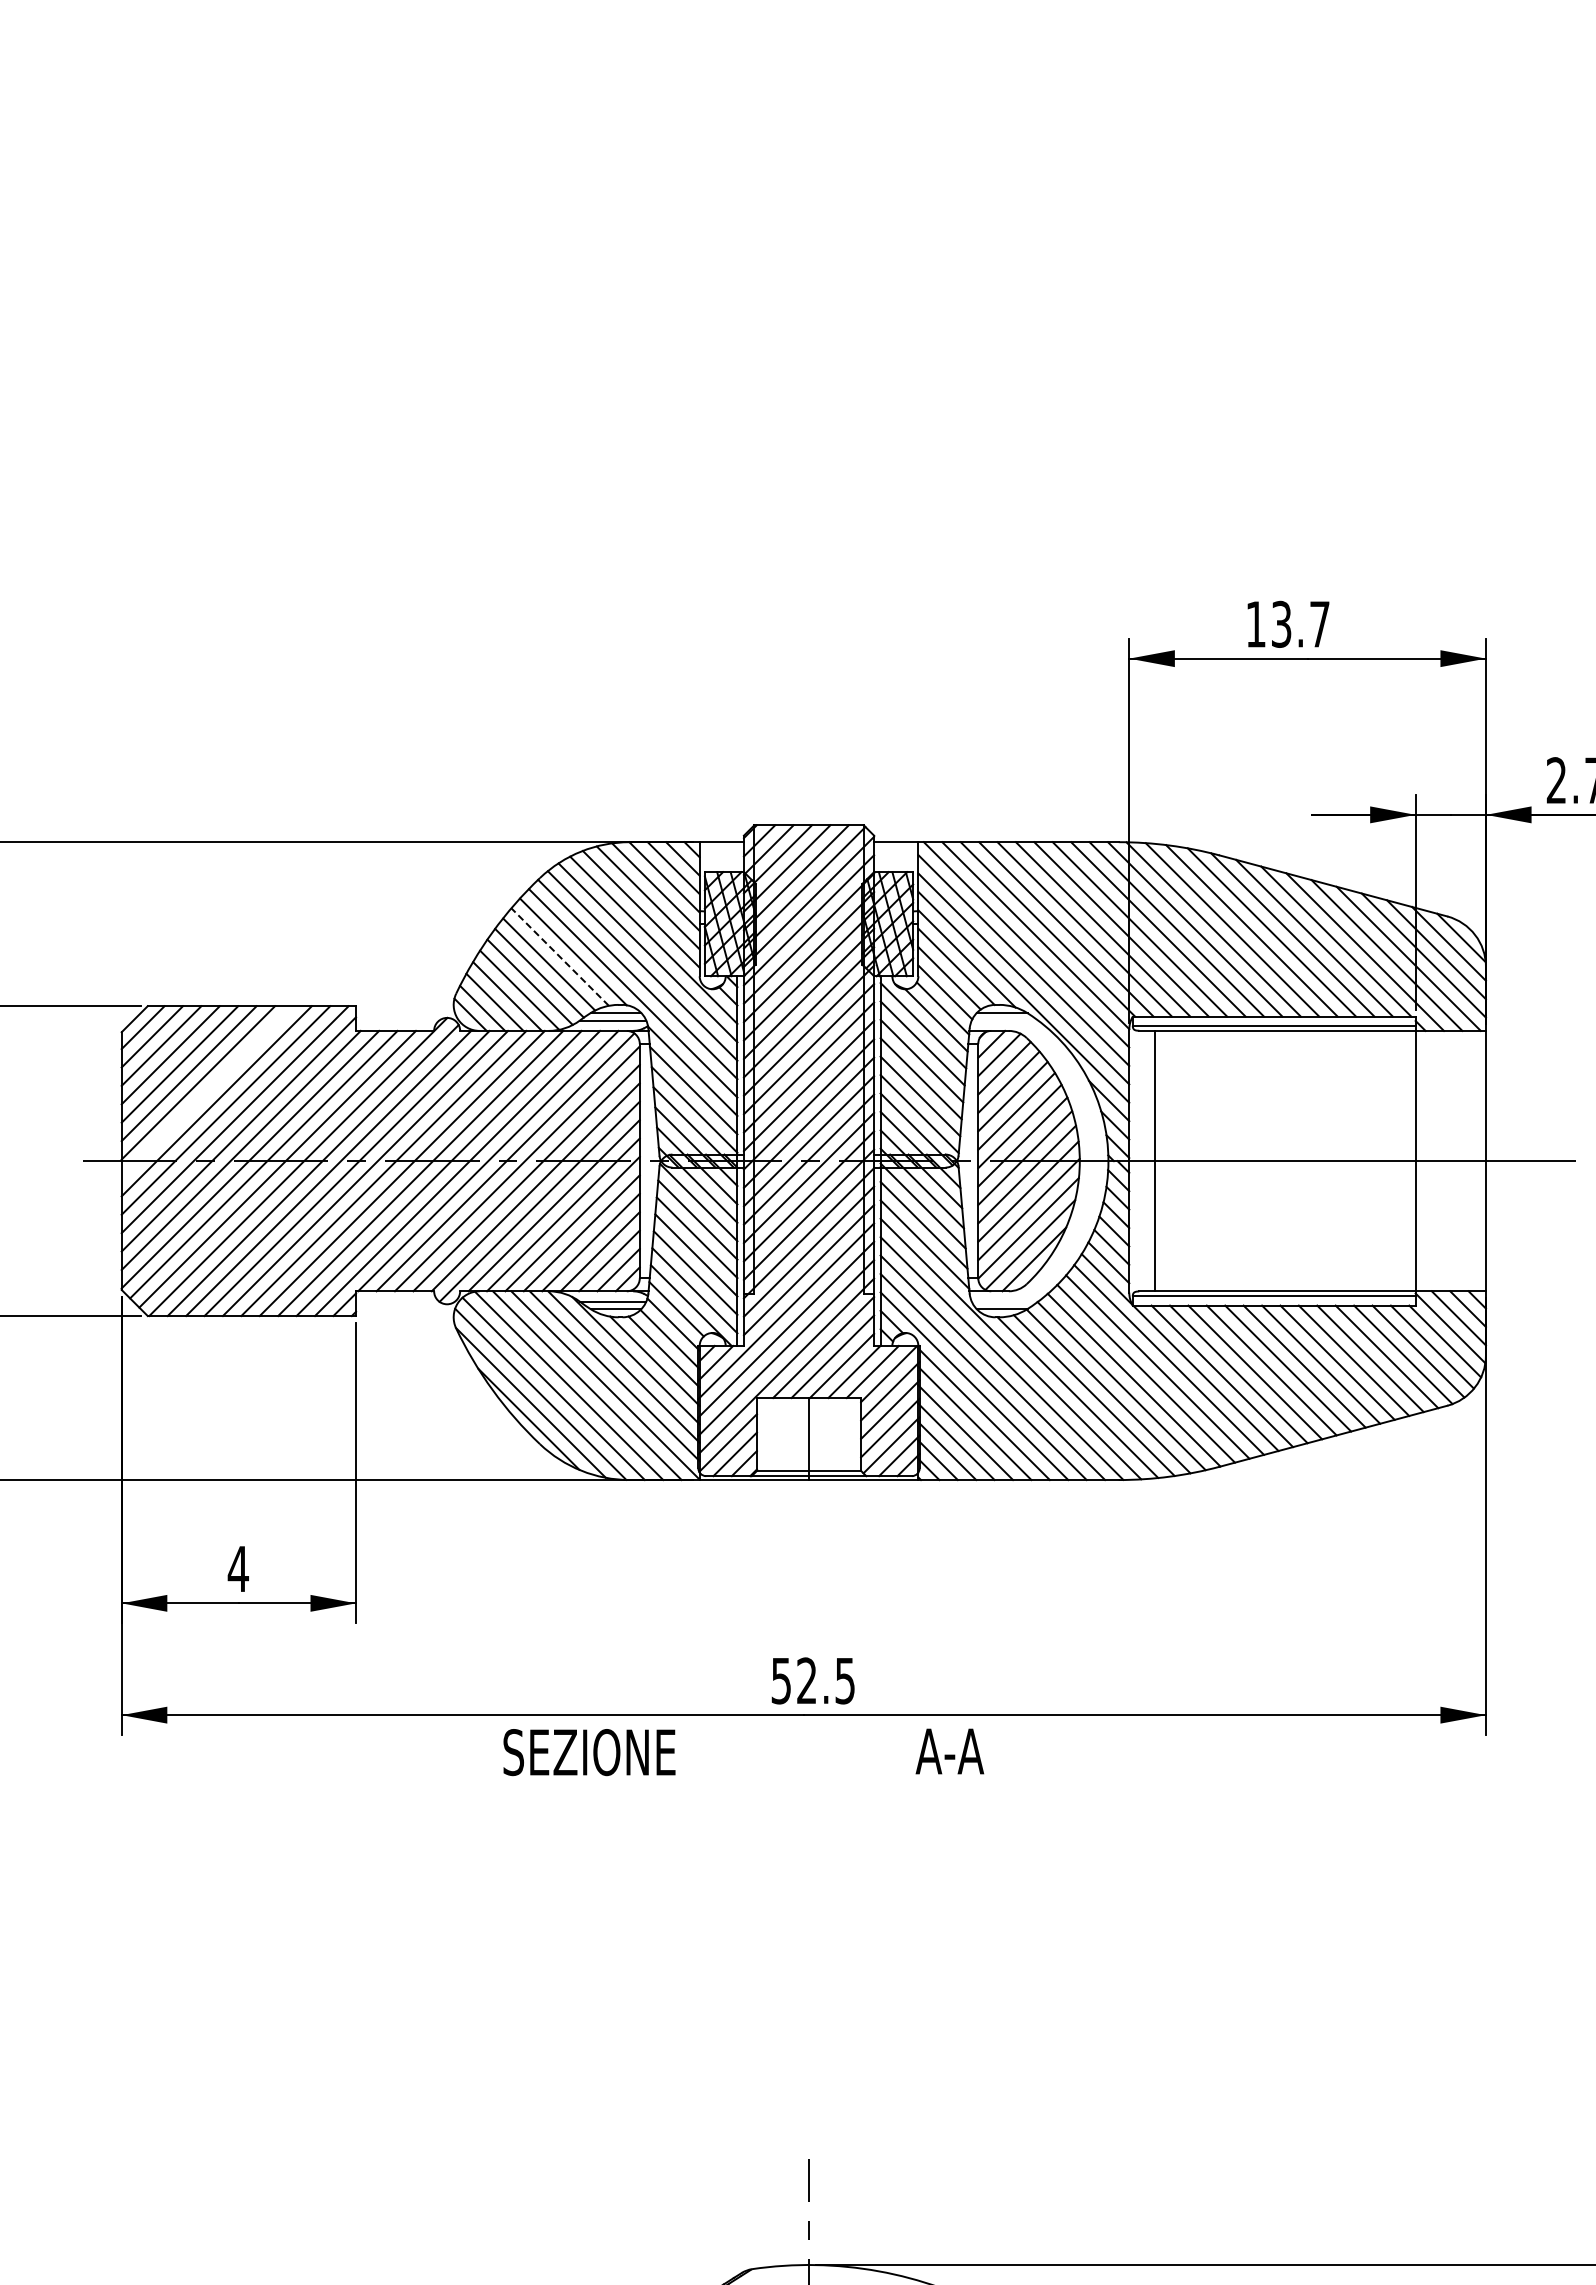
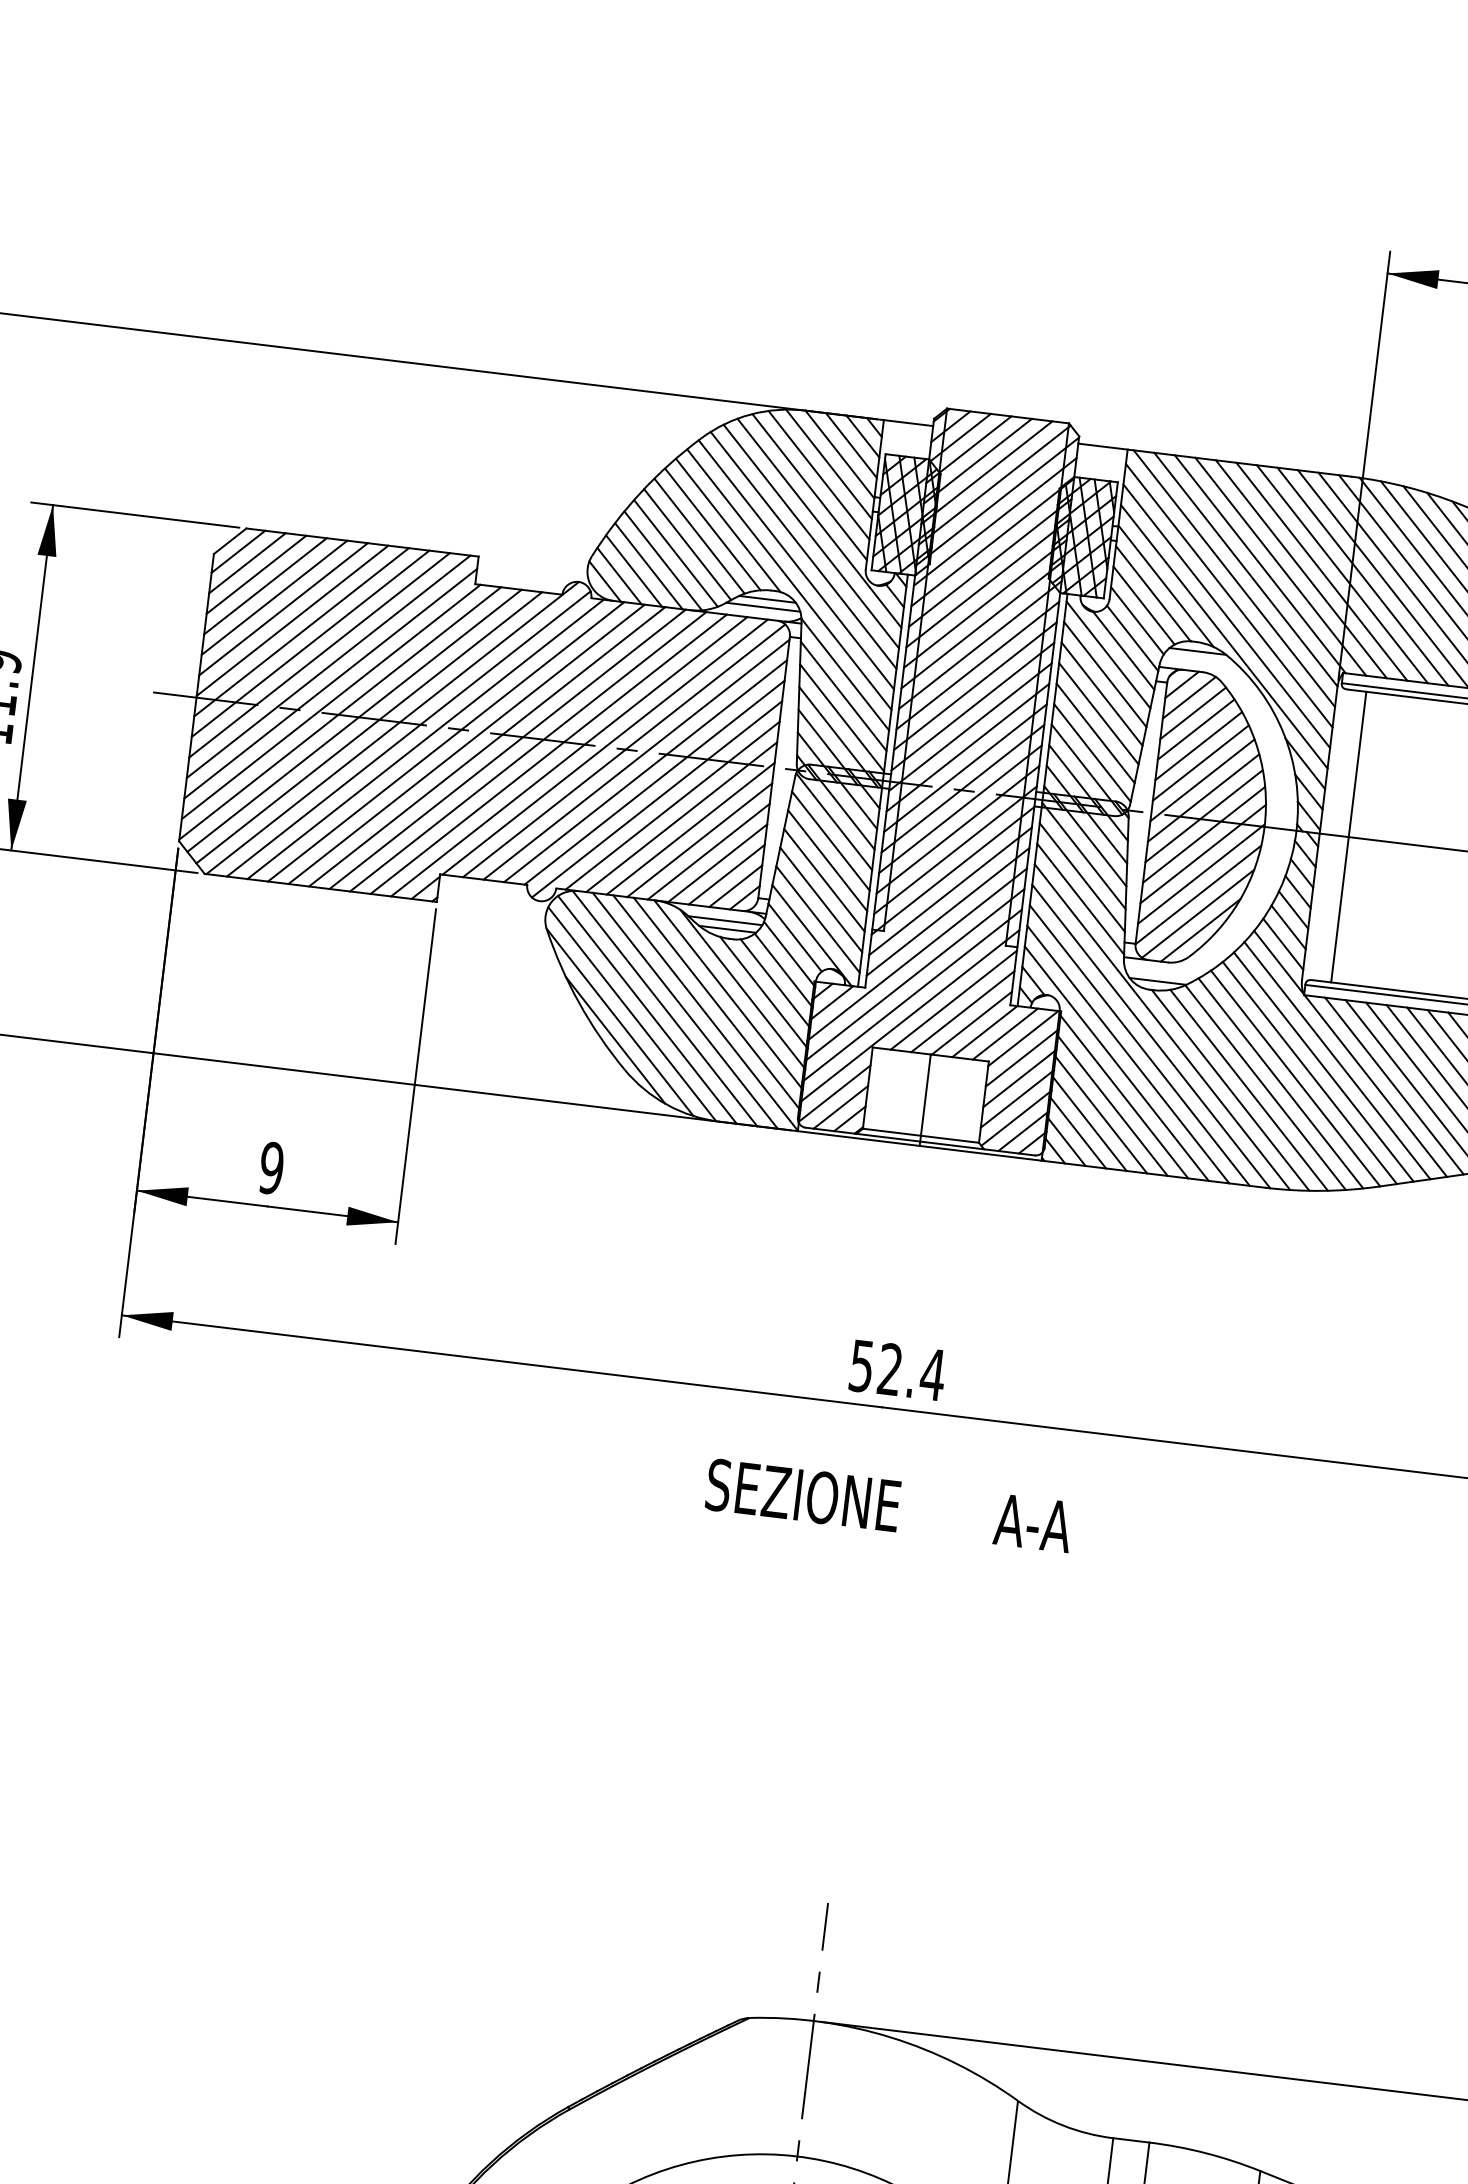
line: (560, 957) -> (713, 529), dashed -> solid
line: (207, 1091) -> (301, 631), added
text: (237, 1568) -> (270, 1167), 4 -> 9
text: (844, 1681) -> (932, 1375), 52.5 -> 52.4
text: (949, 1751) -> (1032, 1523), moved
text: (589, 1752) -> (803, 1495), moved

